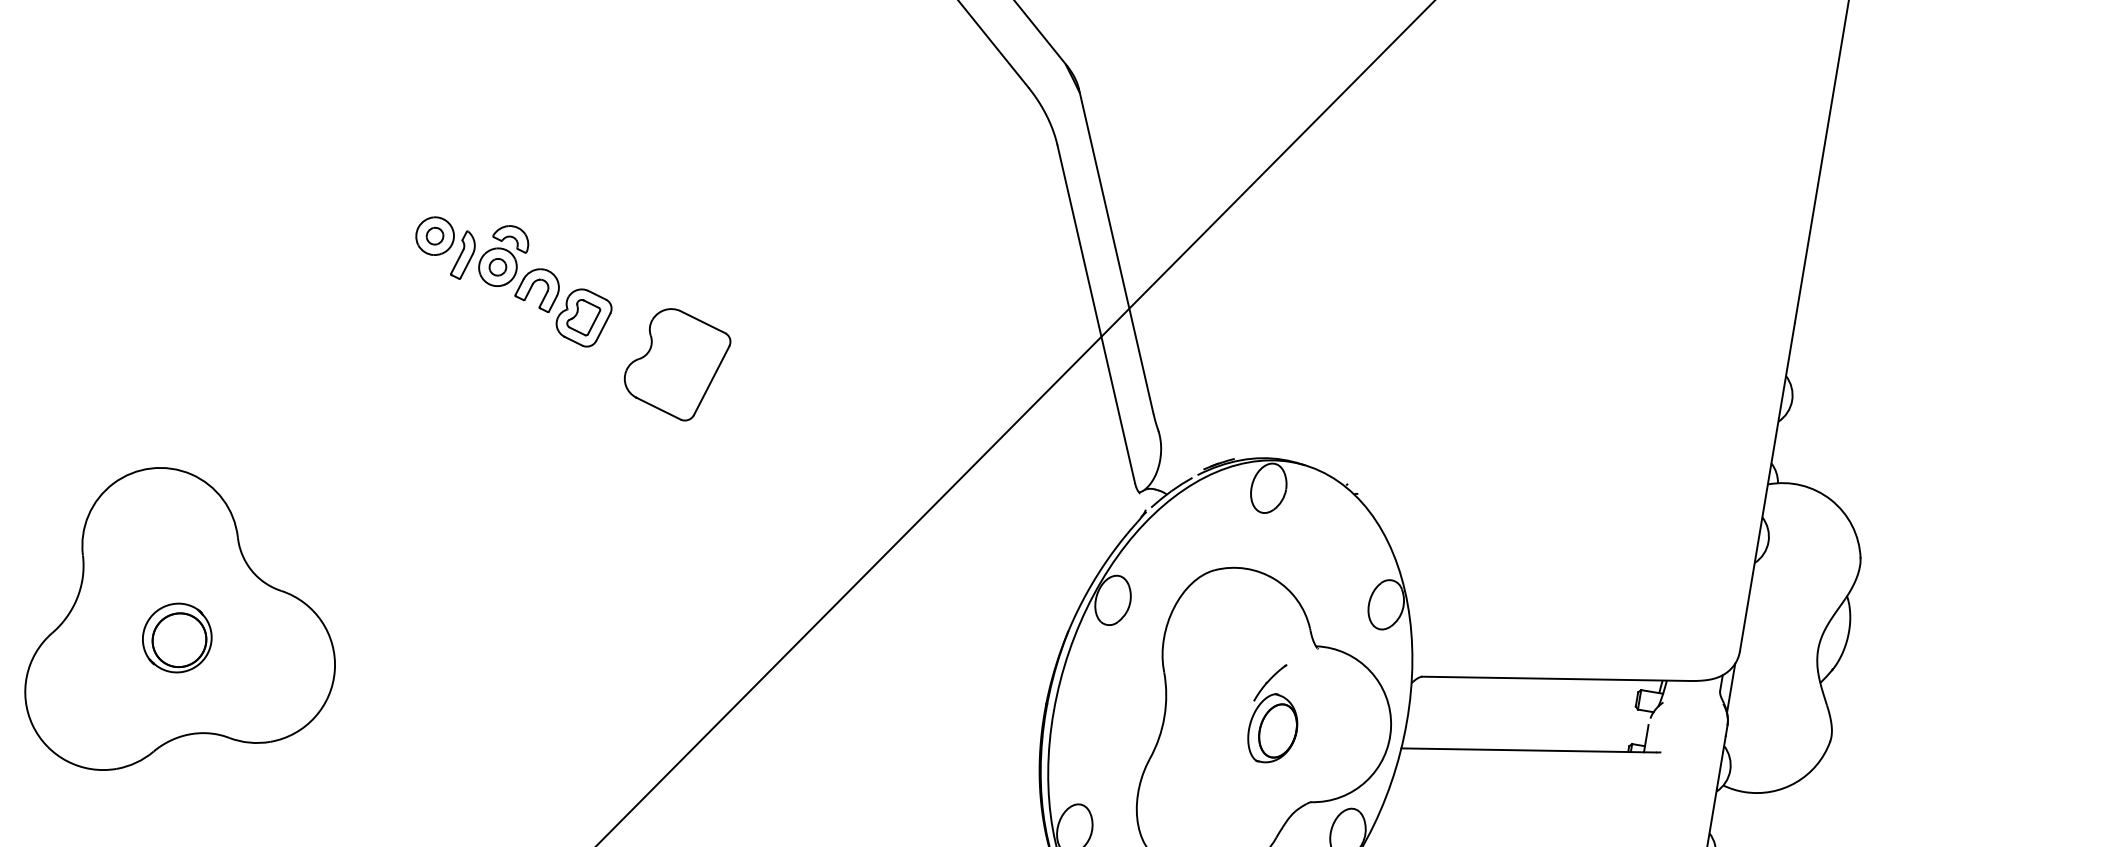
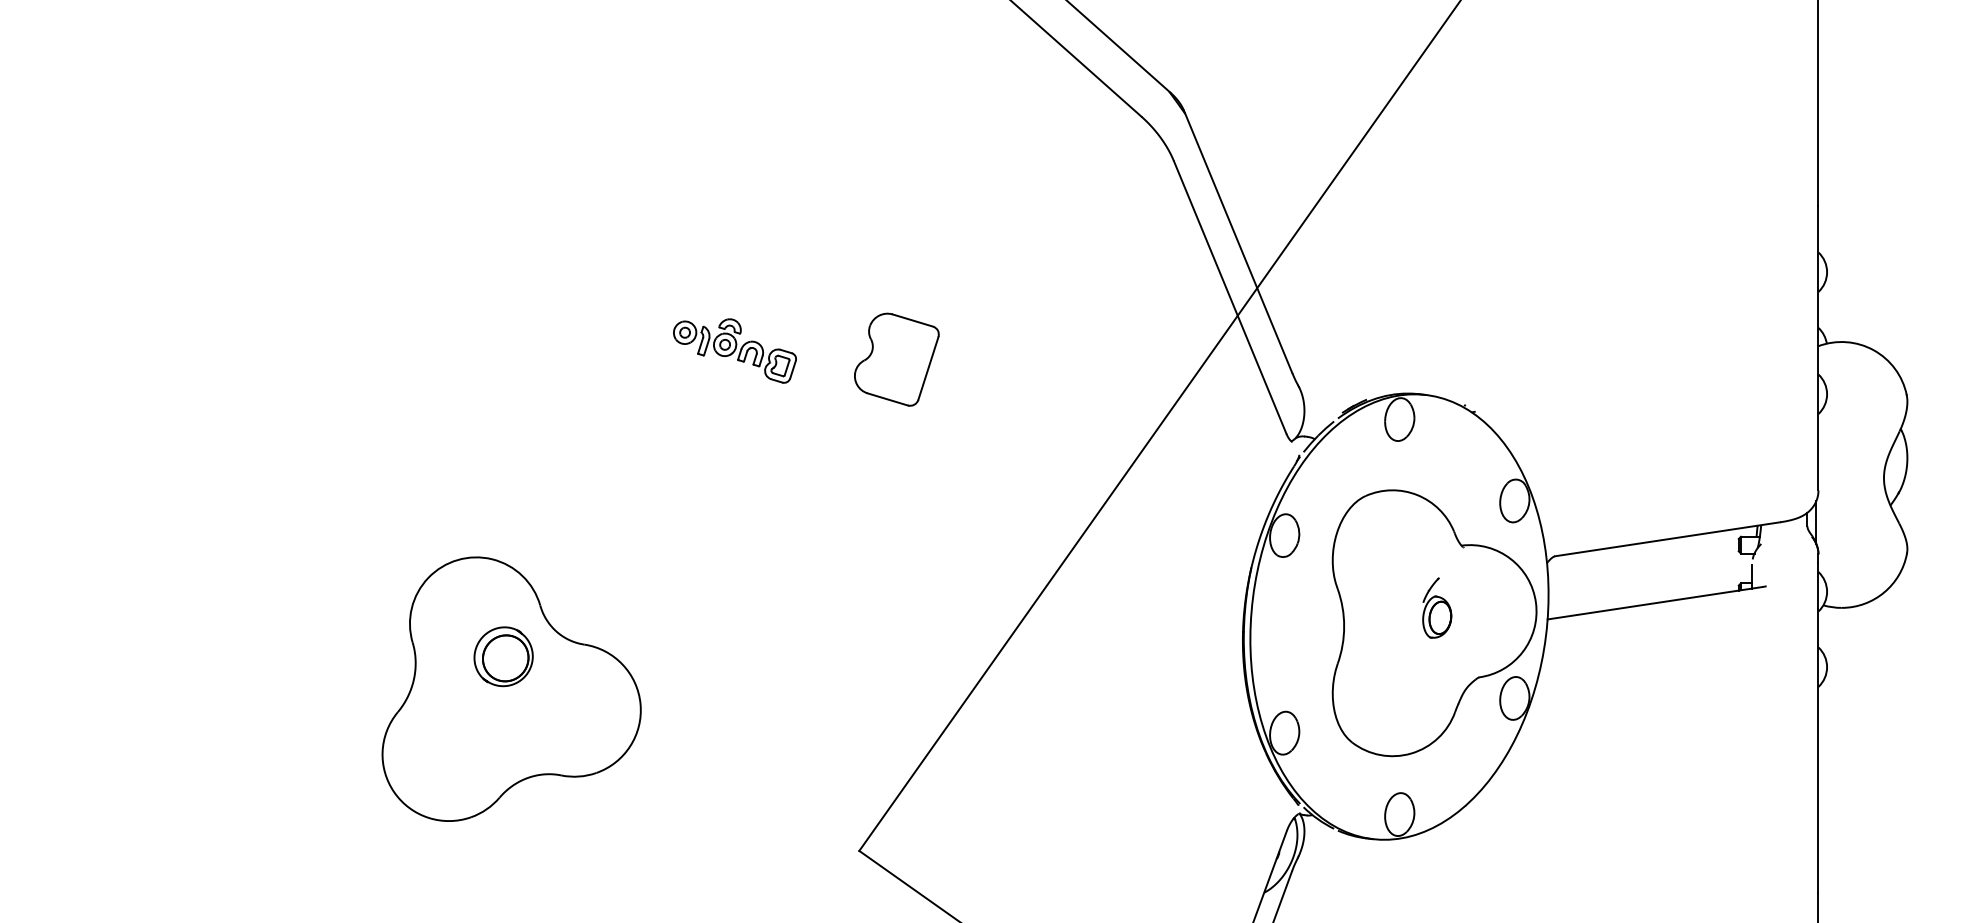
part: (512, 279) -> (734, 350), size x0.7
part: (676, 364) -> (896, 359), moved
part: (177, 637) -> (503, 656), moved
part: (1276, 713) -> (1437, 607), size x0.7

